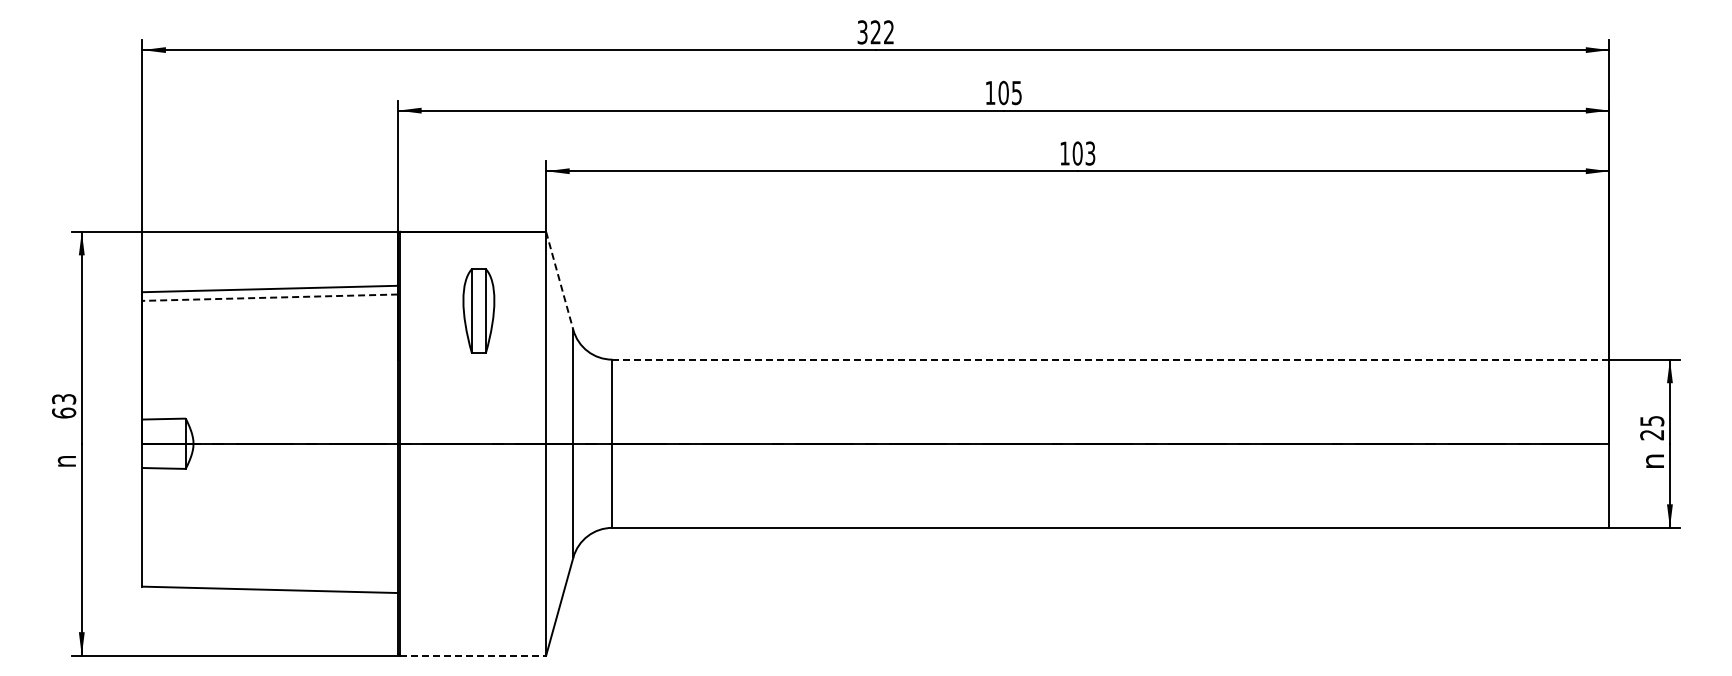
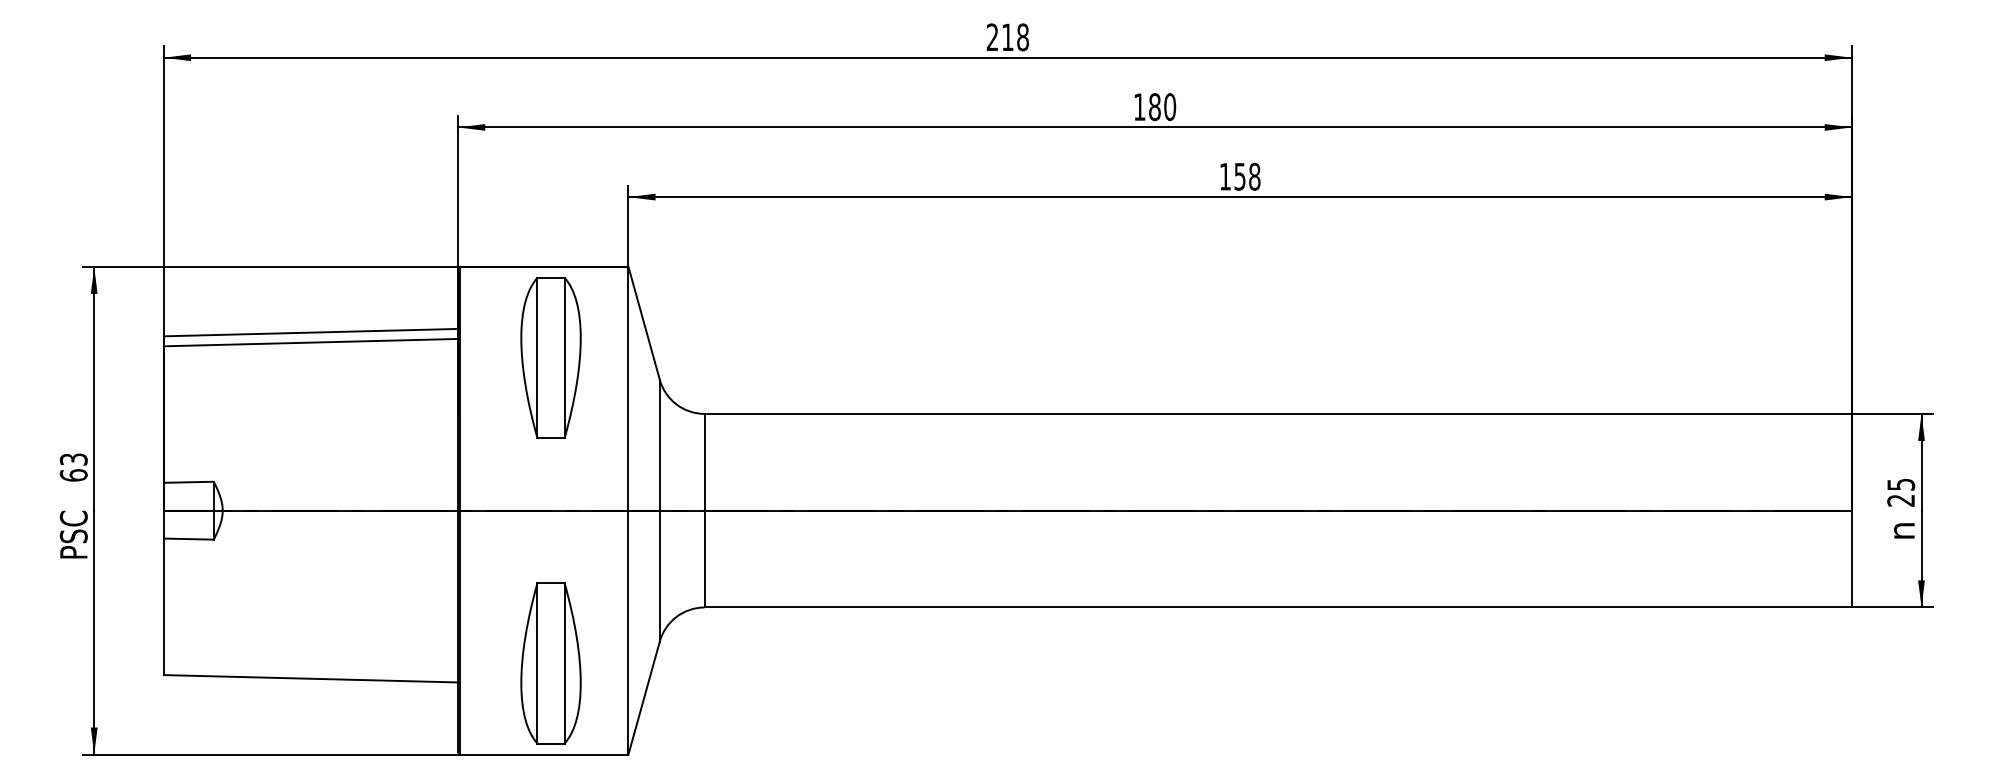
text: (875, 32) -> (1007, 37), 322 -> 218
text: (1010, 92) -> (1162, 106), 105 -> 180
text: (1083, 153) -> (1246, 176), 103 -> 158
line: (559, 280) -> (643, 322), dashed -> solid
line: (270, 297) -> (311, 342), dashed -> solid
part: (478, 310) -> (550, 357), size x1.67
line: (1110, 359) -> (1277, 413), dashed -> solid
text: (64, 464) -> (74, 534), n -> PSC
part: (478, 576) -> (550, 663), added
line: (473, 655) -> (544, 754), dashed -> solid

